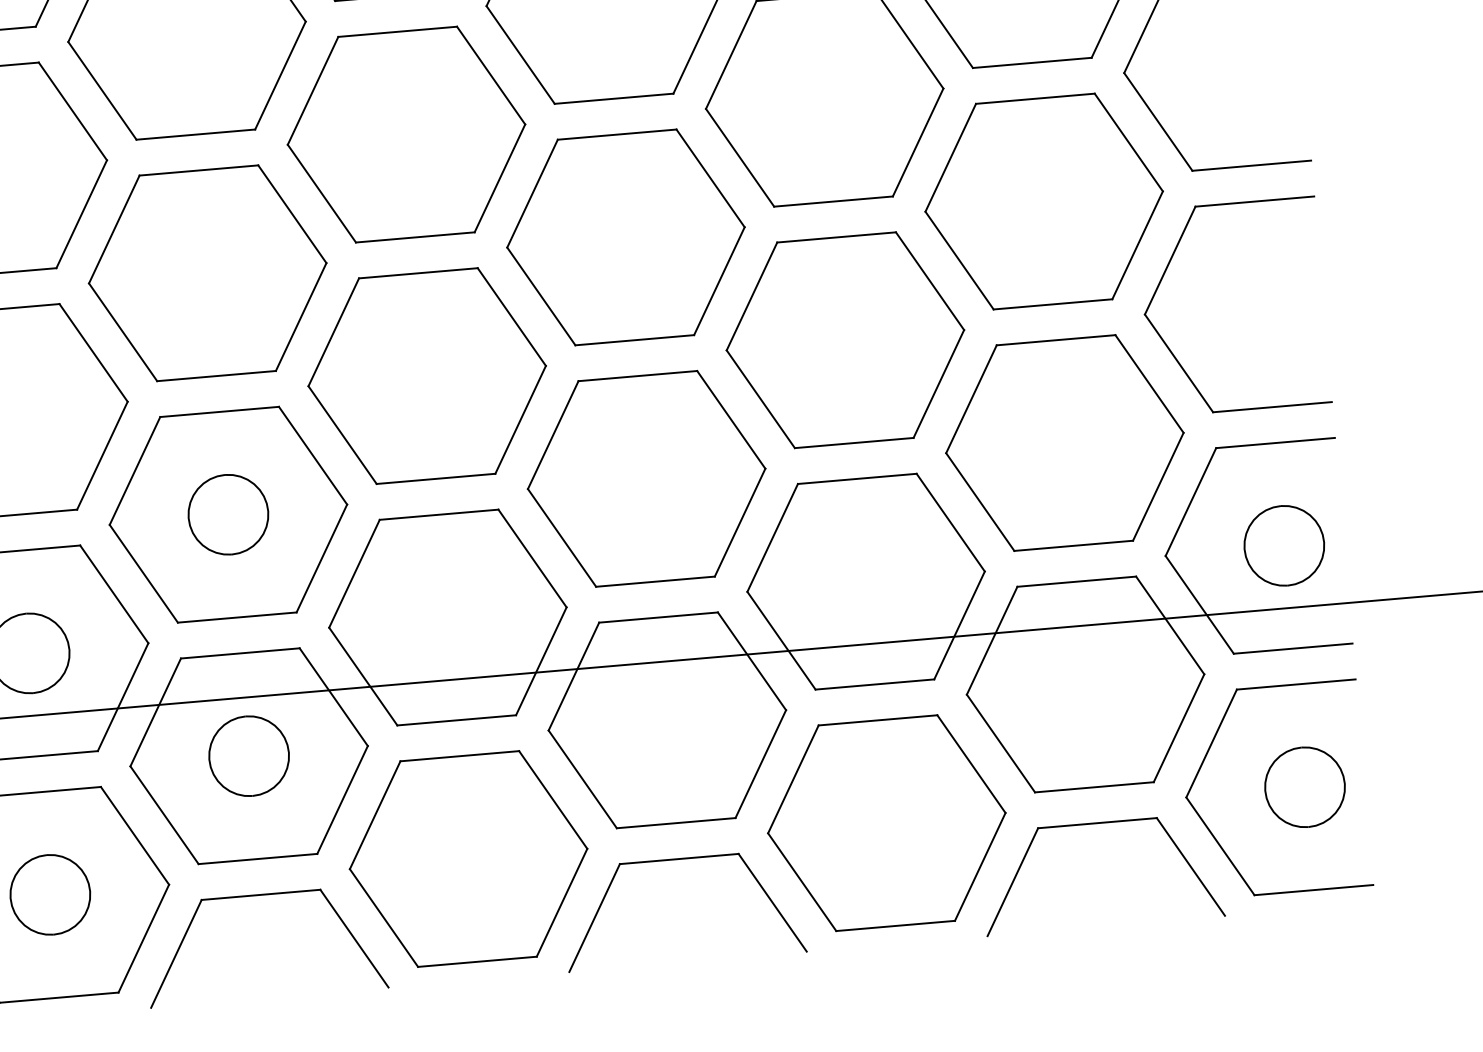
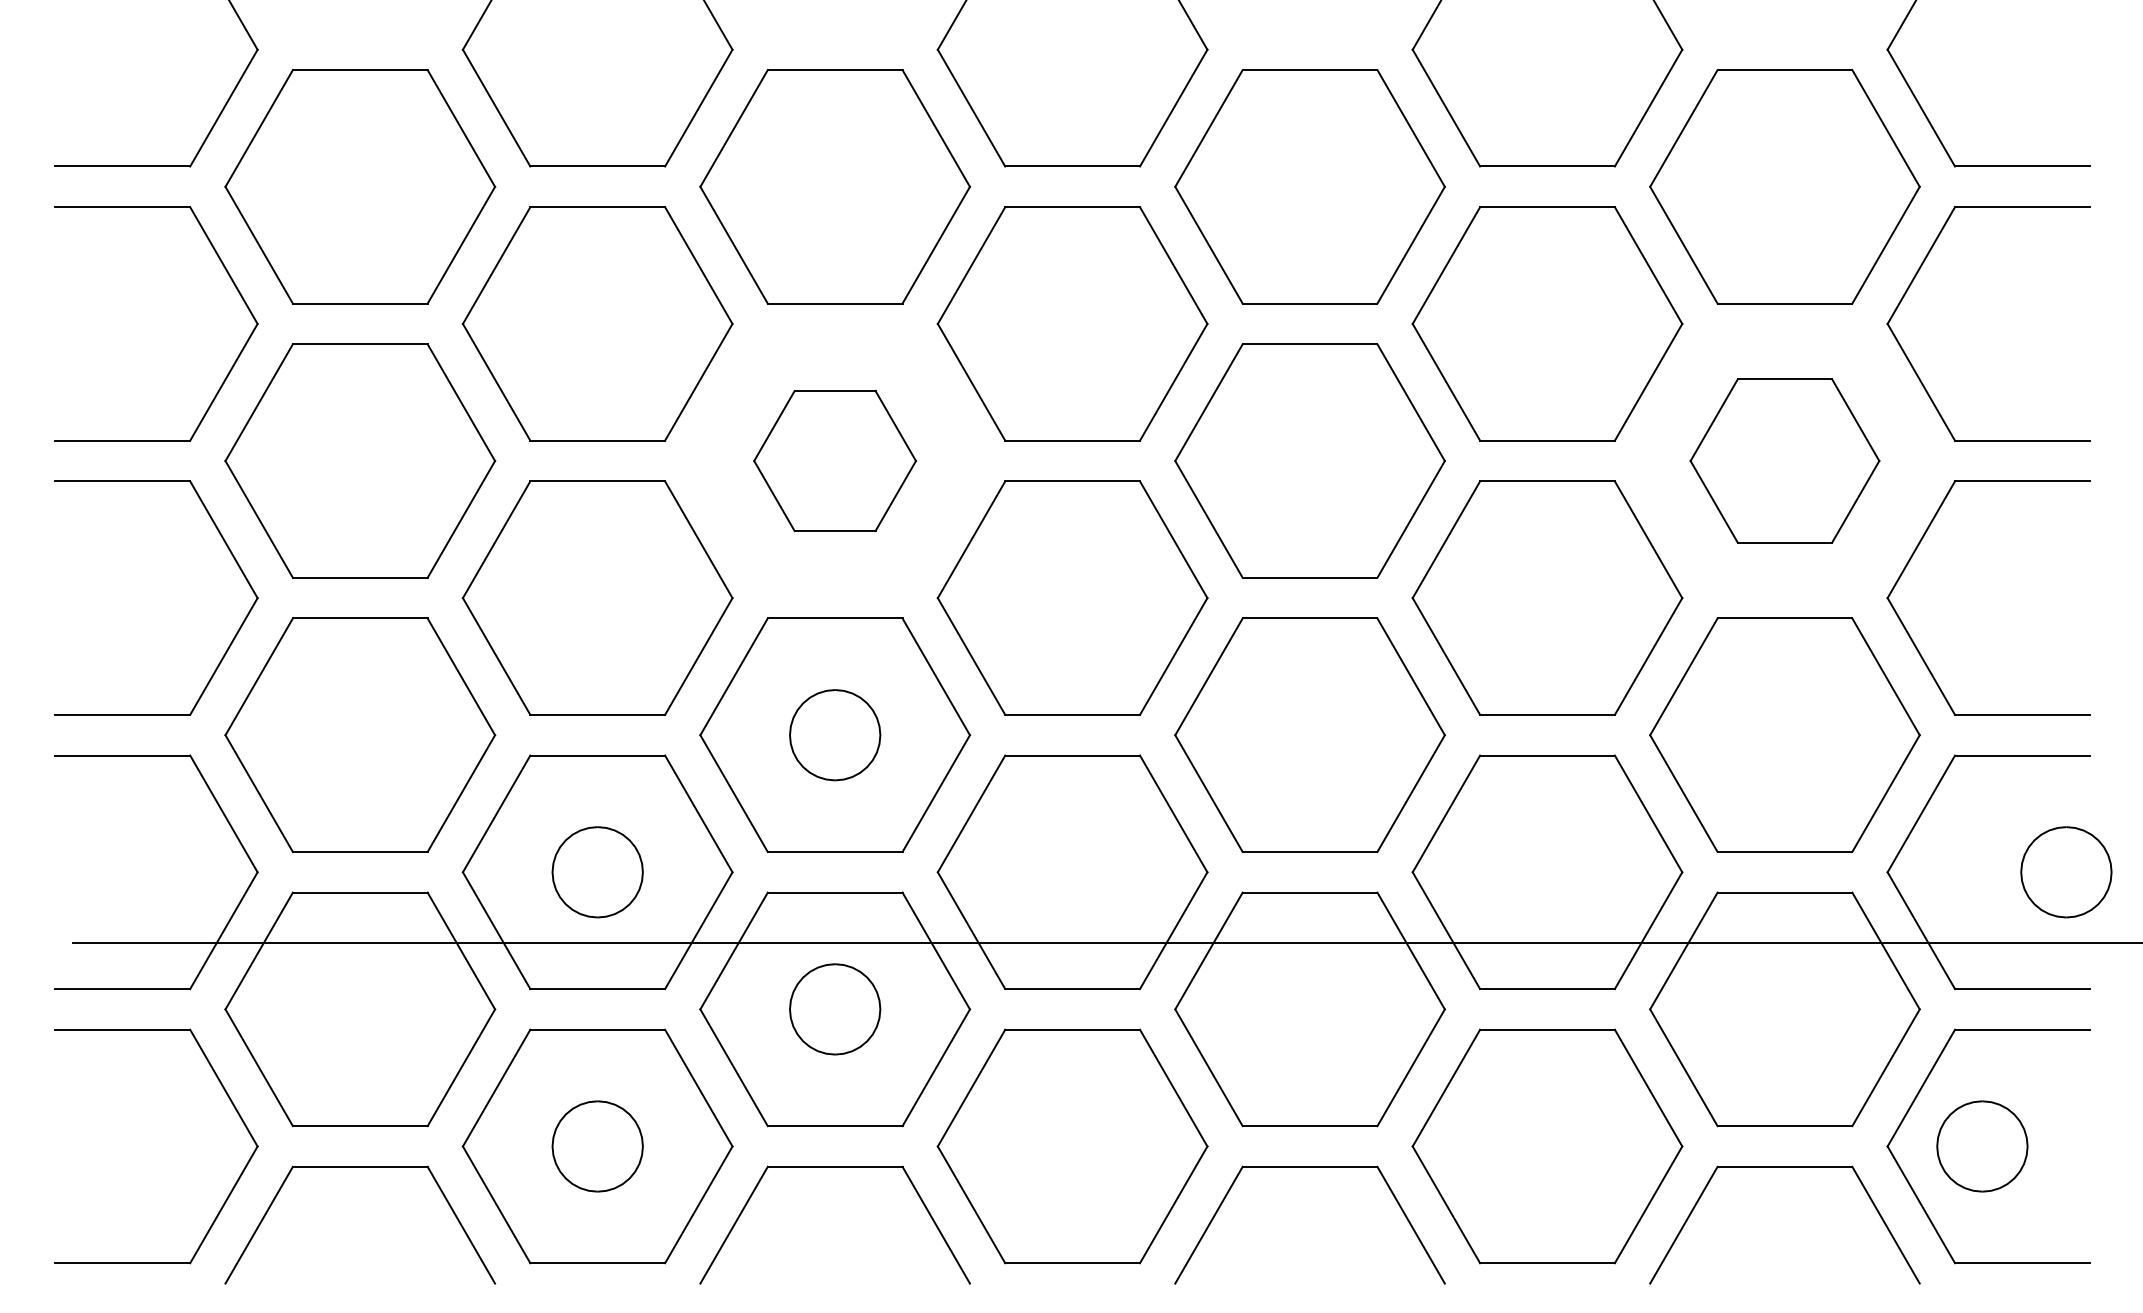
part: (1043, 201) -> (1784, 460), size x0.7
part: (207, 272) -> (834, 460), size x0.6
part: (1284, 546) -> (2066, 872), moved
part: (1305, 787) -> (1982, 1146), moved

